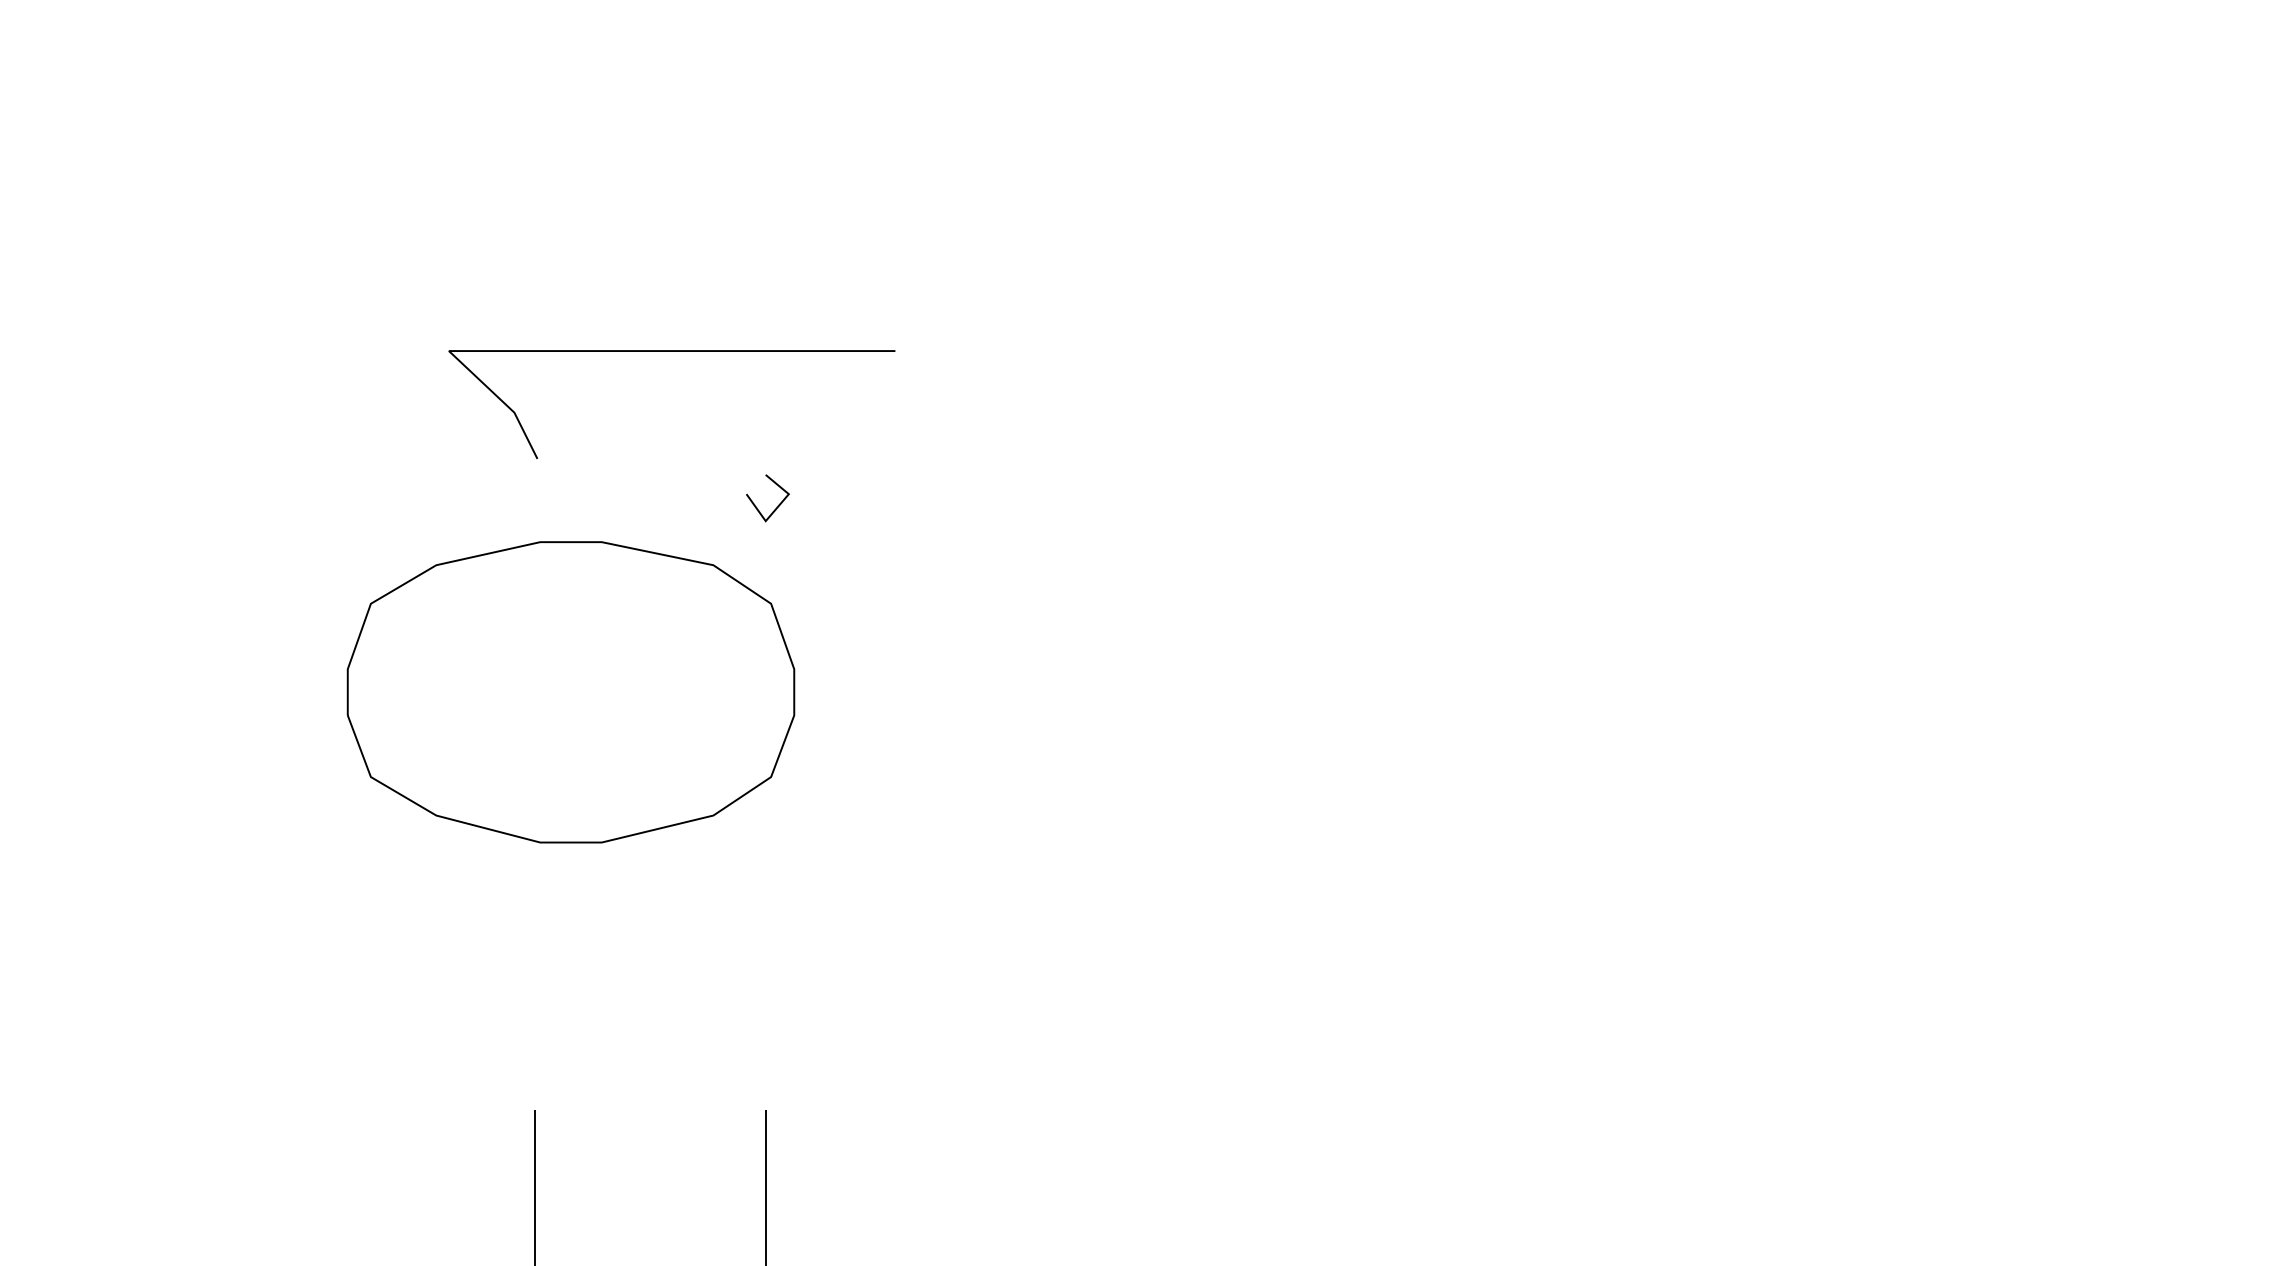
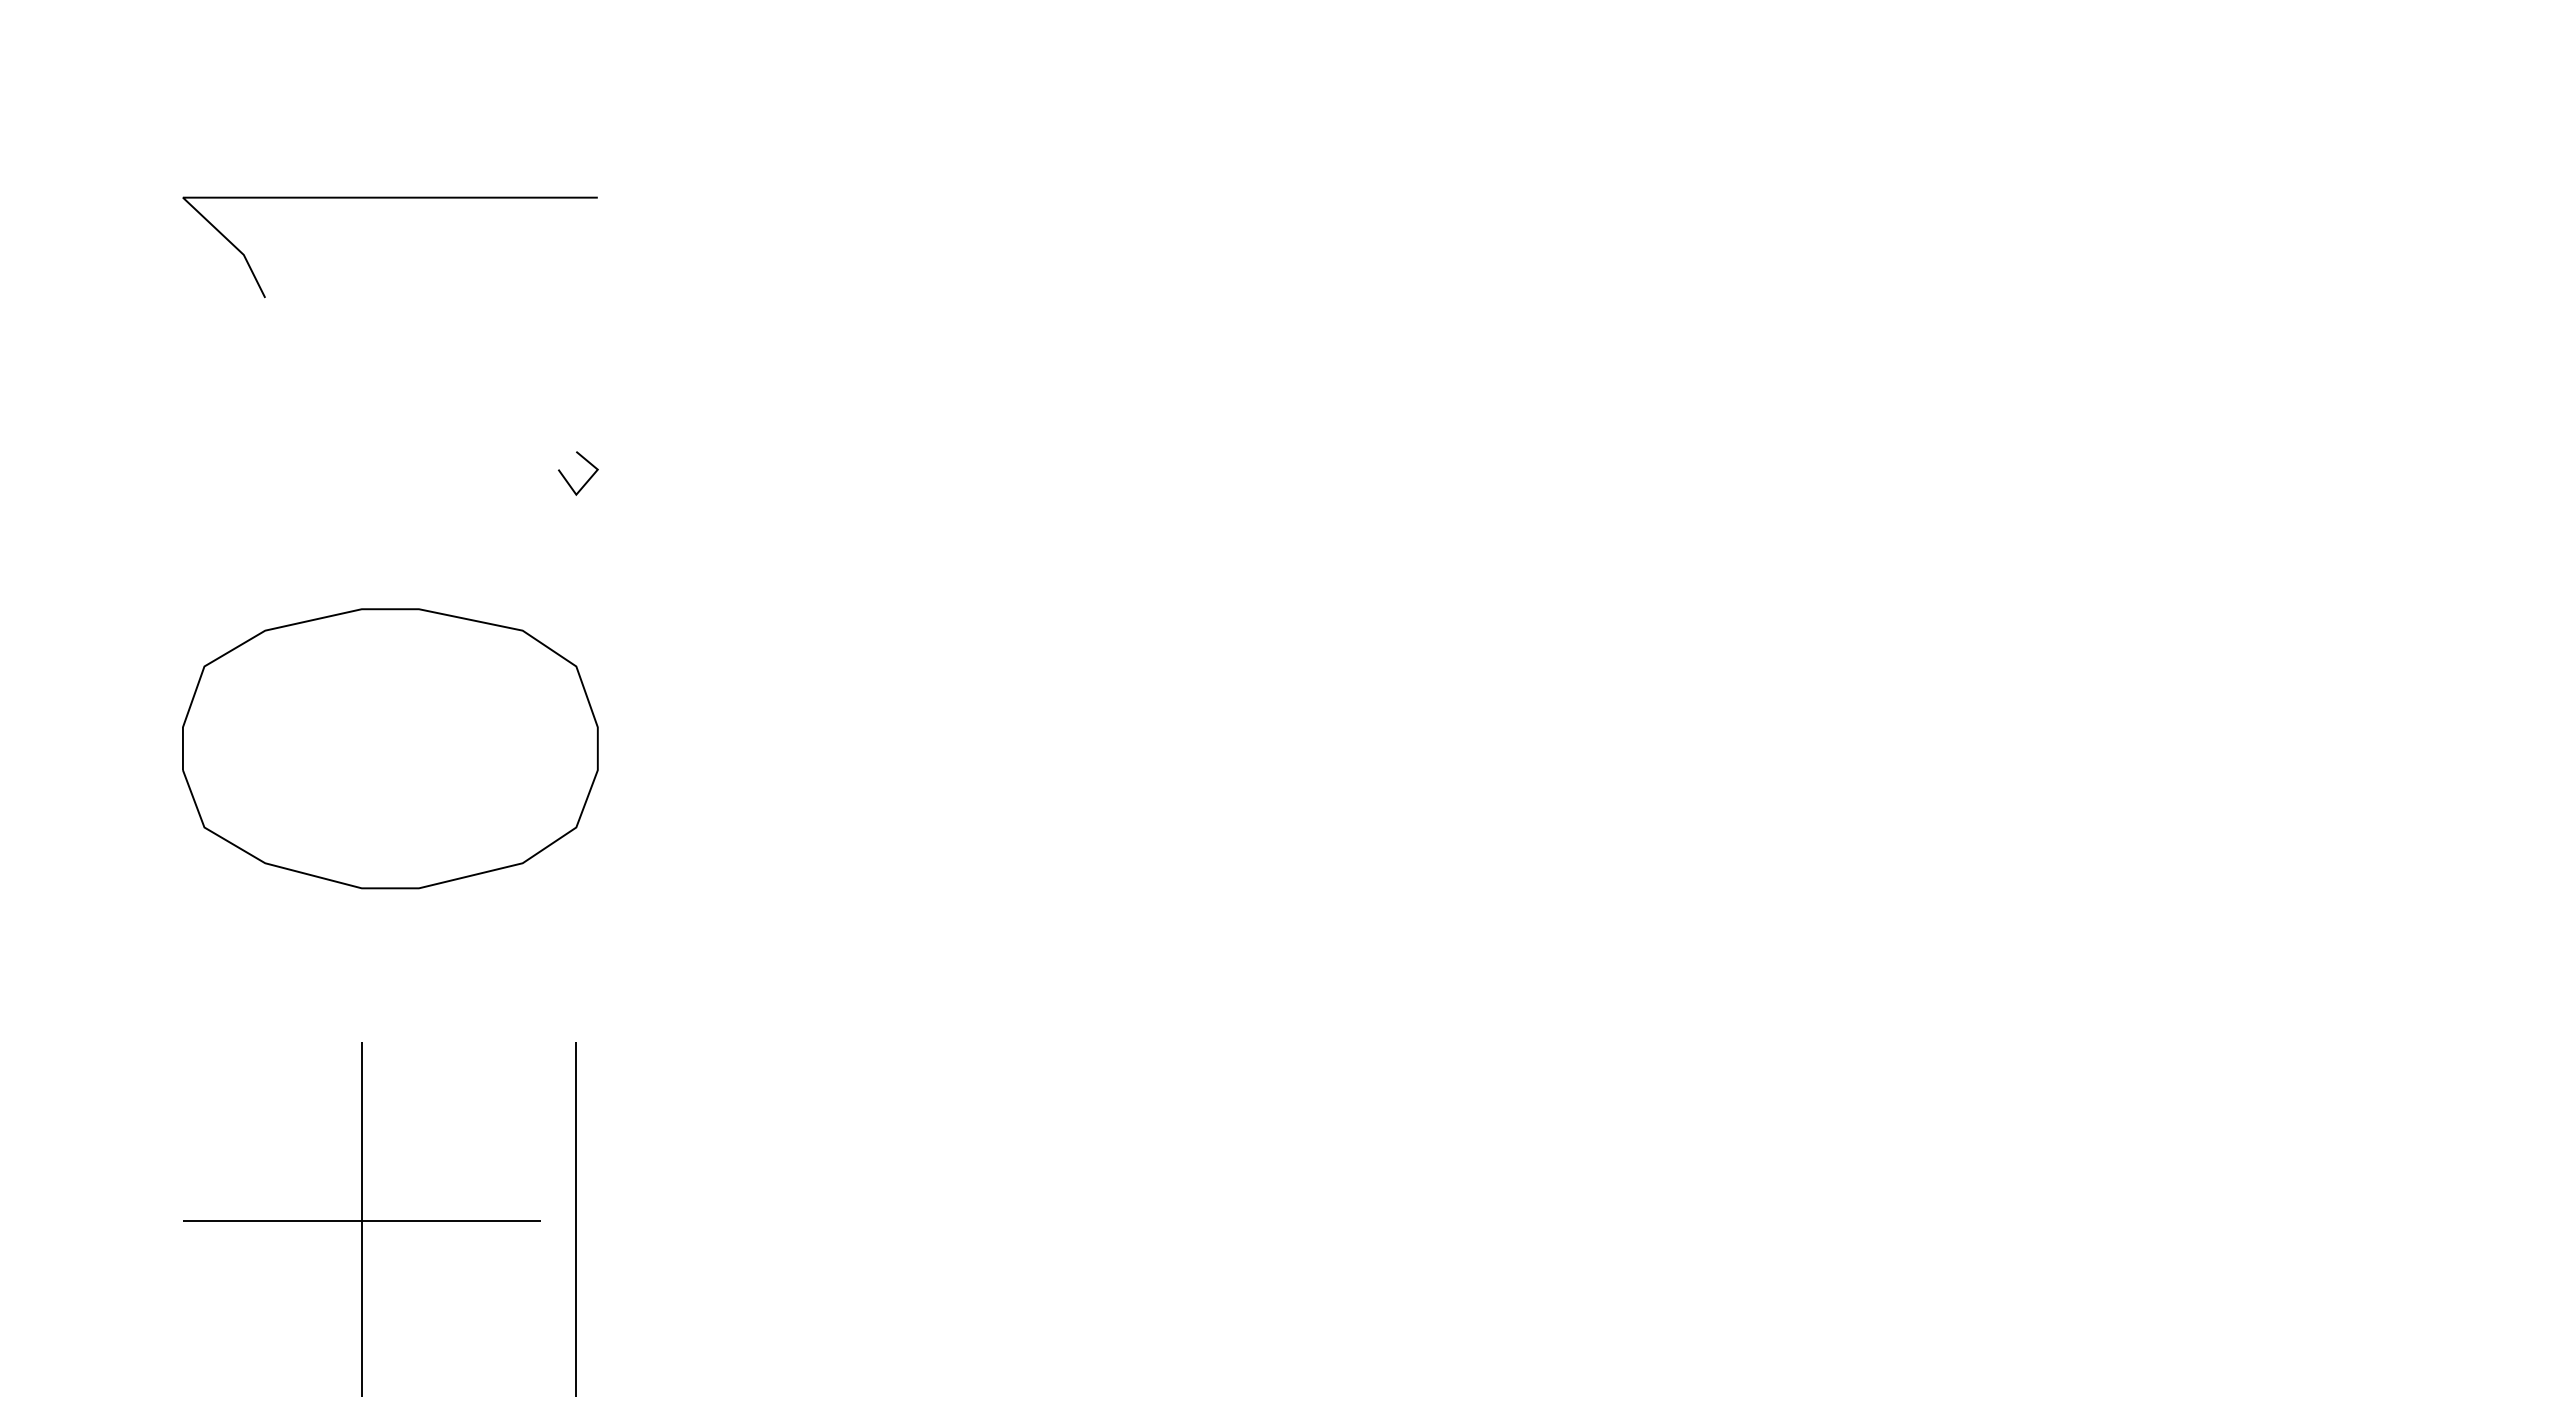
line: (671, 351) -> (389, 198), moved
part: (571, 692) -> (390, 748), moved

